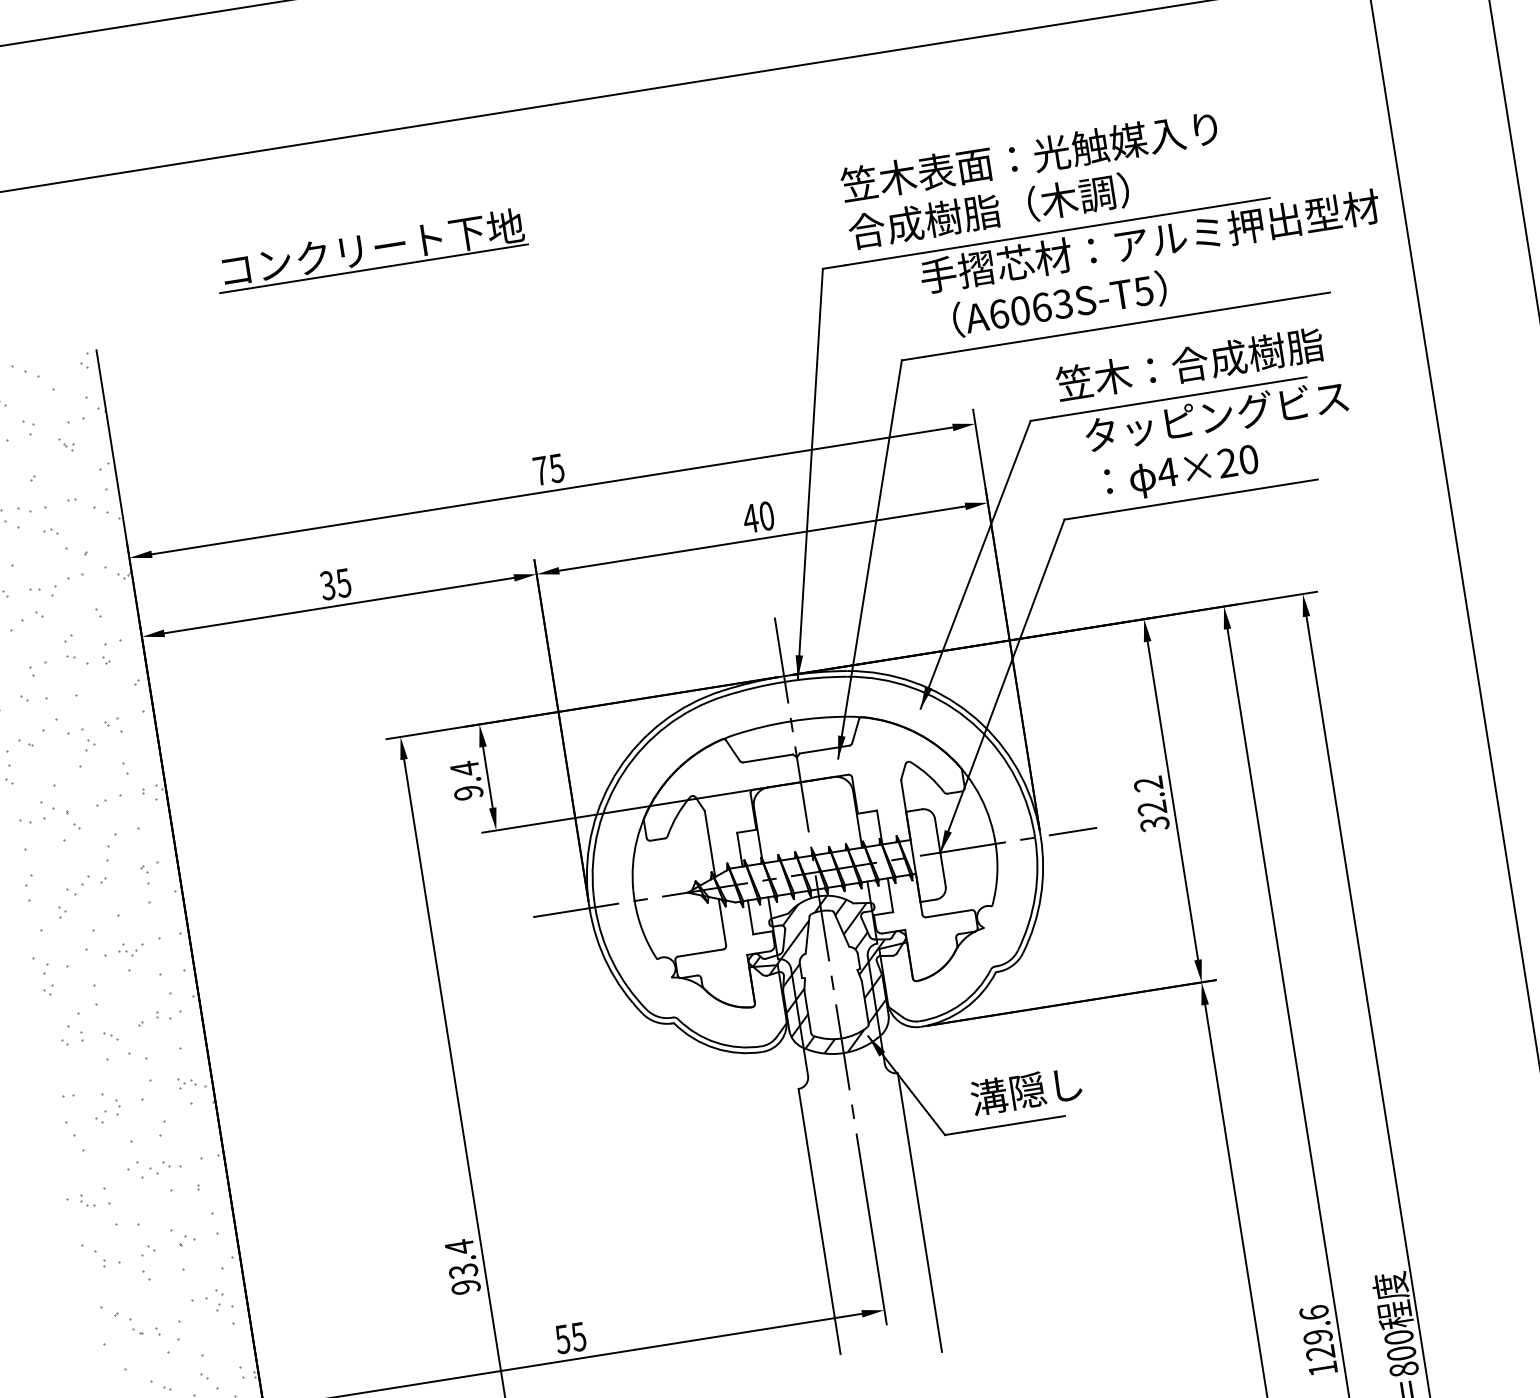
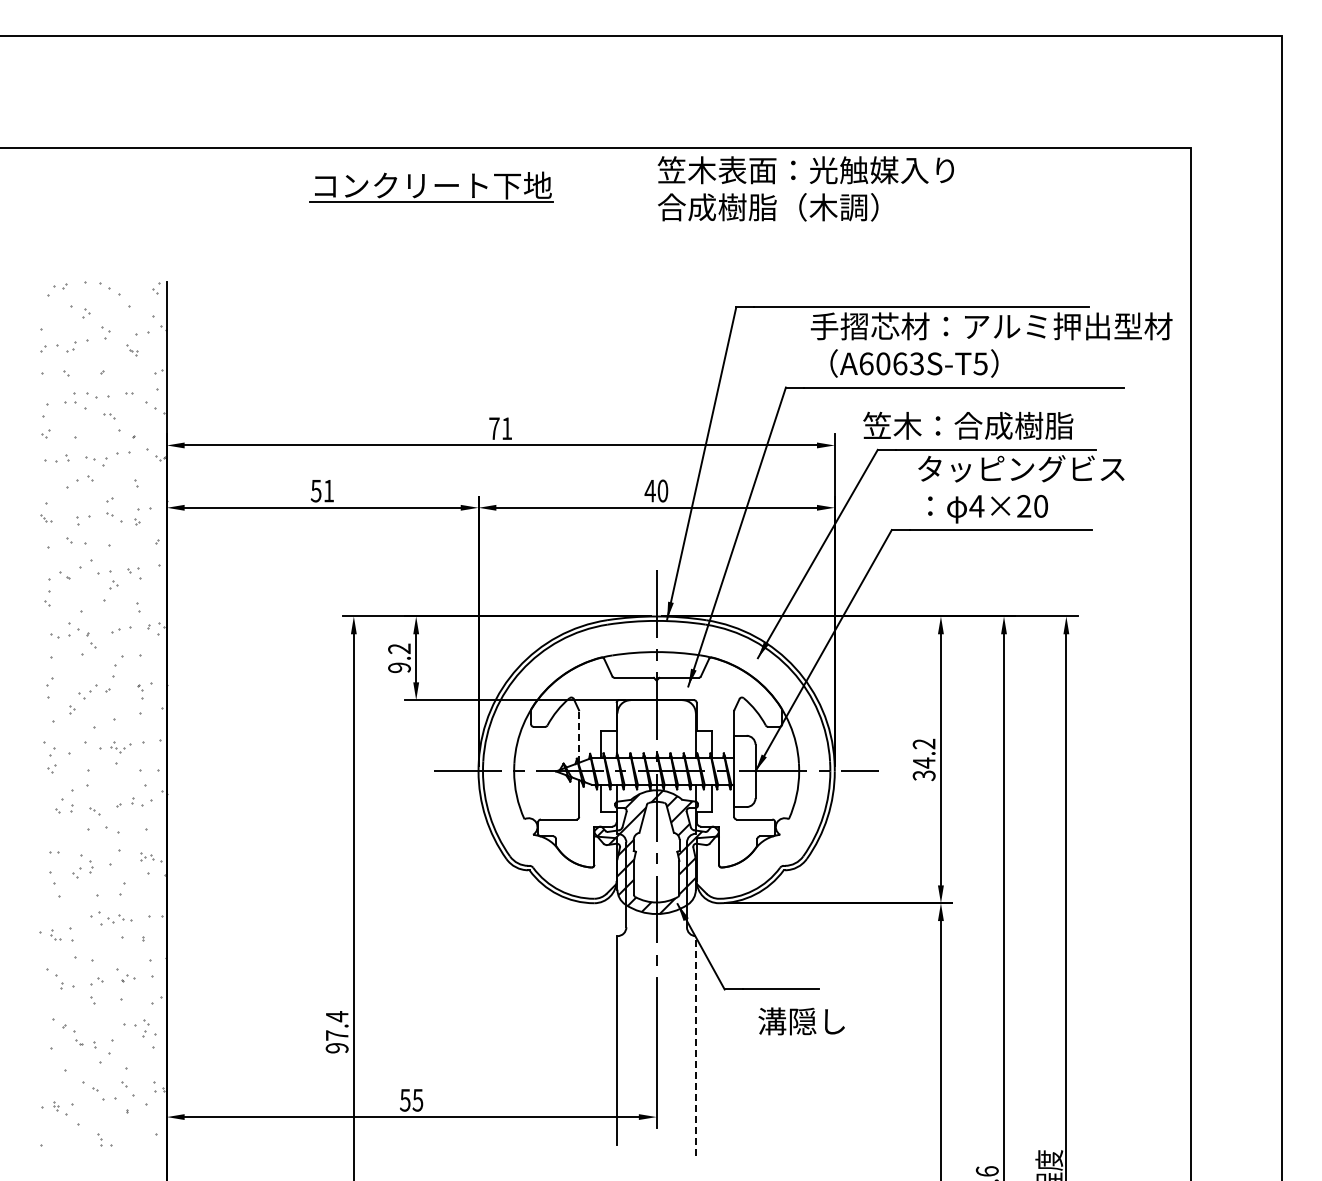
text: (1032, 179) -> (805, 188), moved
part: (370, 249) -> (431, 186), moved
text: (1190, 363) -> (968, 425), moved
text: (556, 468) -> (506, 428), 75 -> 71
text: (335, 583) -> (322, 490), 35 -> 51
text: (464, 768) -> (399, 648), 9.4 -> 9.2
text: (1151, 807) -> (923, 762), 32.2 -> 34.2
line: (710, 843) -> (579, 736), solid -> dashed
text: (1026, 1091) -> (801, 1021), moved
line: (919, 1211) -> (695, 1045), solid -> dashed
text: (462, 1271) -> (336, 1035), 93.4 -> 97.4

